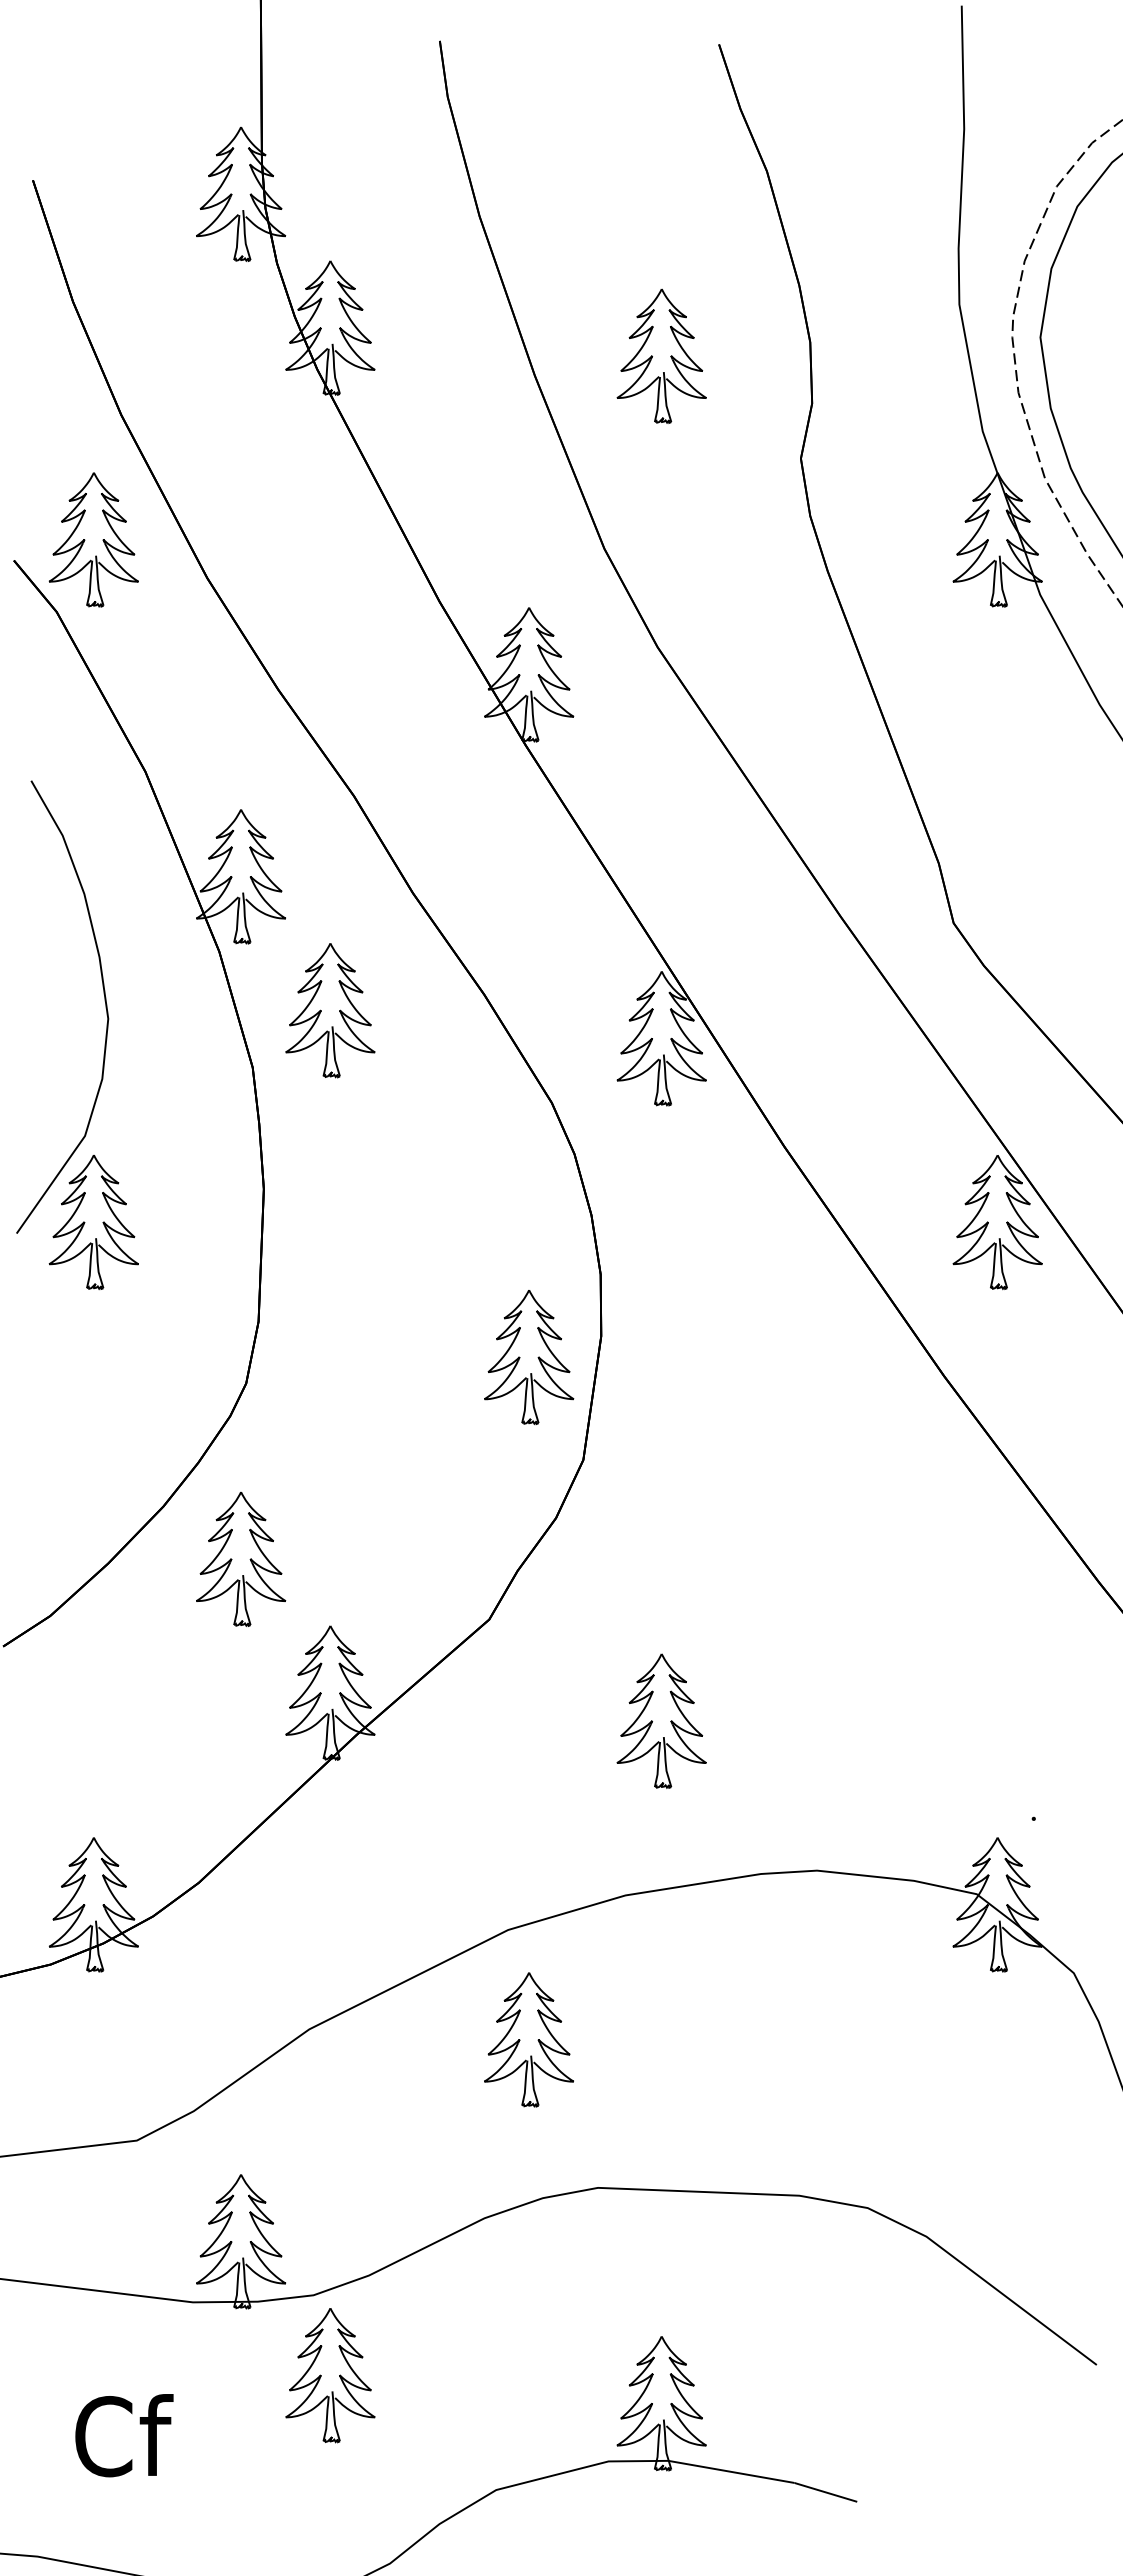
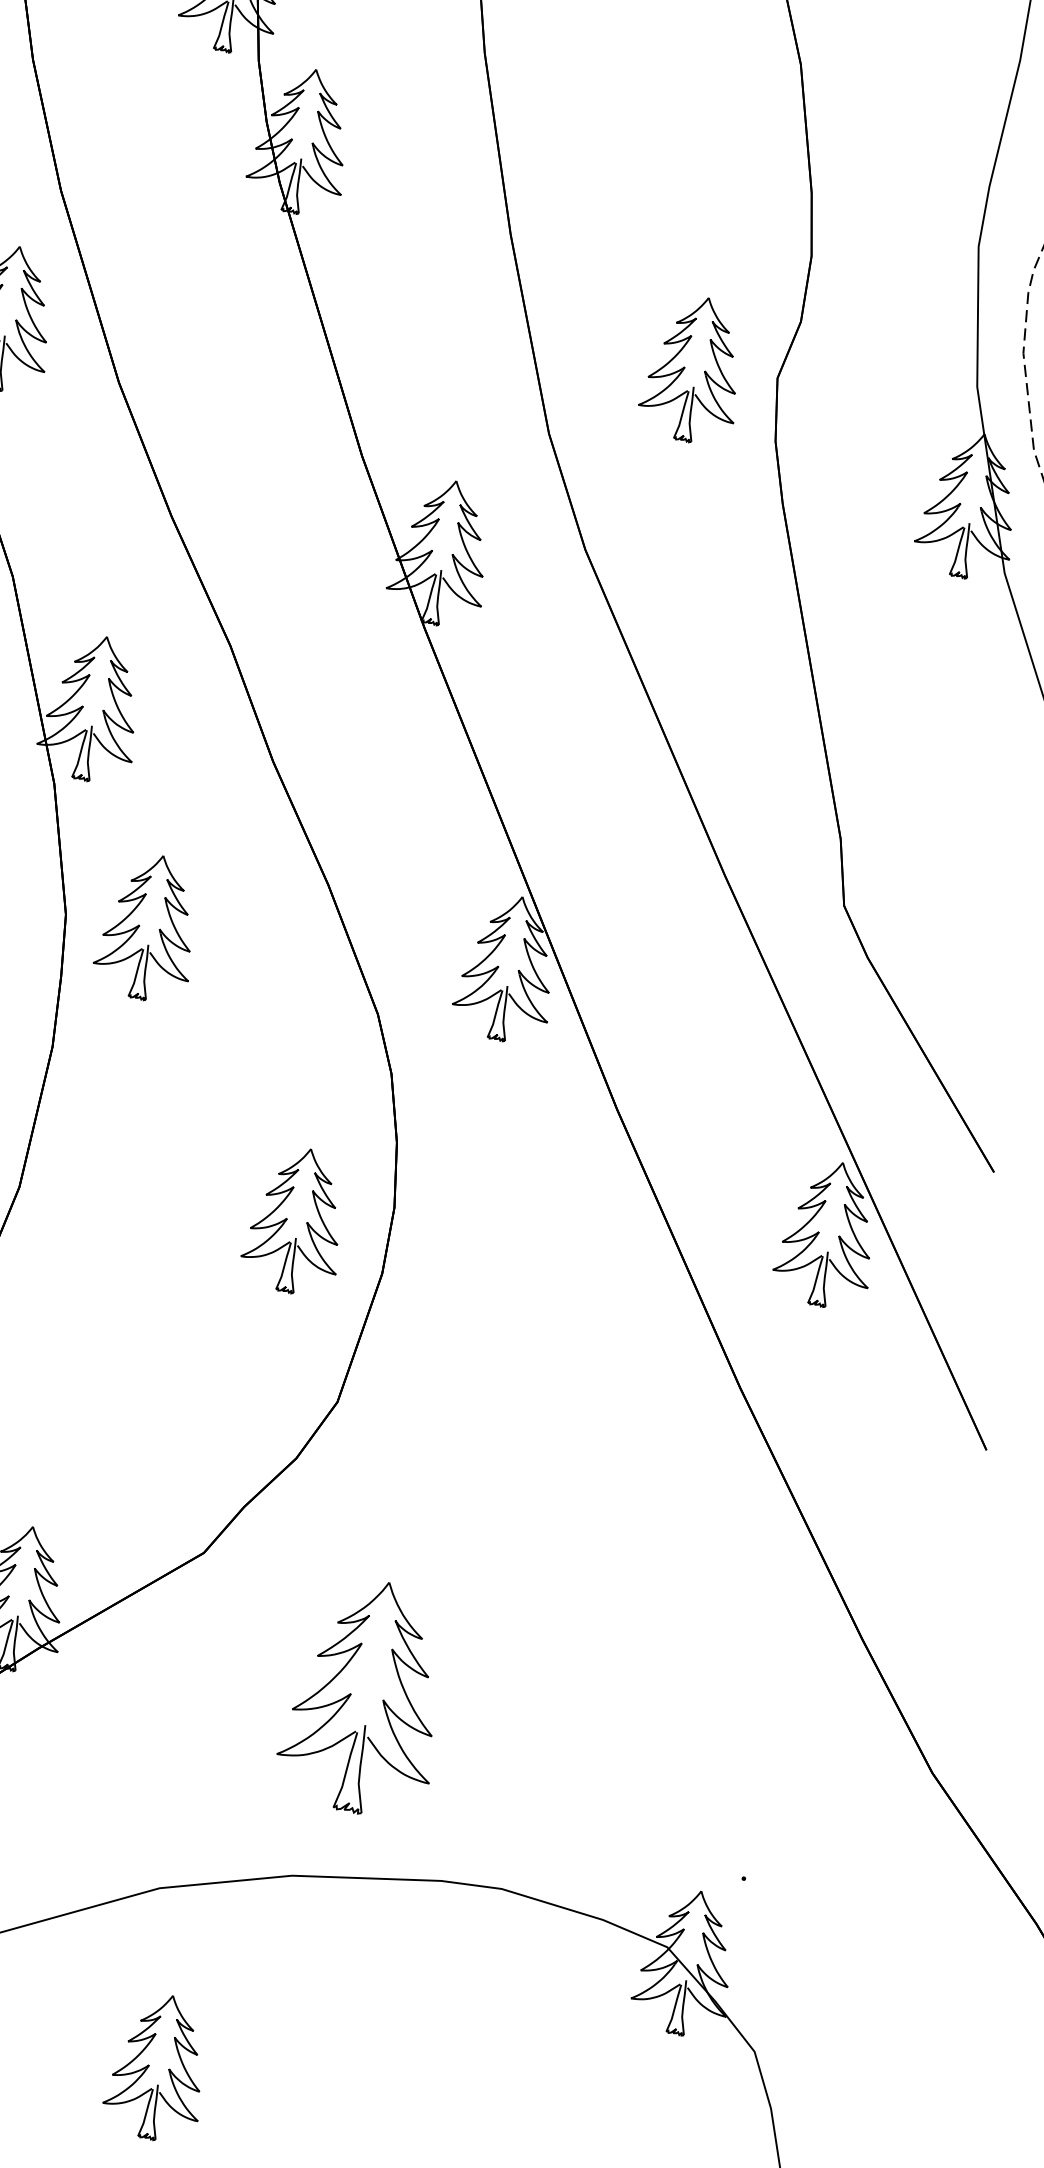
part: (661, 355) -> (694, 368), moved
part: (330, 1010) -> (149, 927), moved
part: (529, 1357) -> (297, 1220), moved
part: (661, 1720) -> (366, 1696), size x1.6
part: (528, 2039) -> (158, 2066), moved

